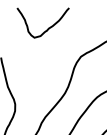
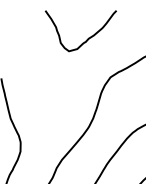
curve: (48, 28) -> (87, 38), moved

